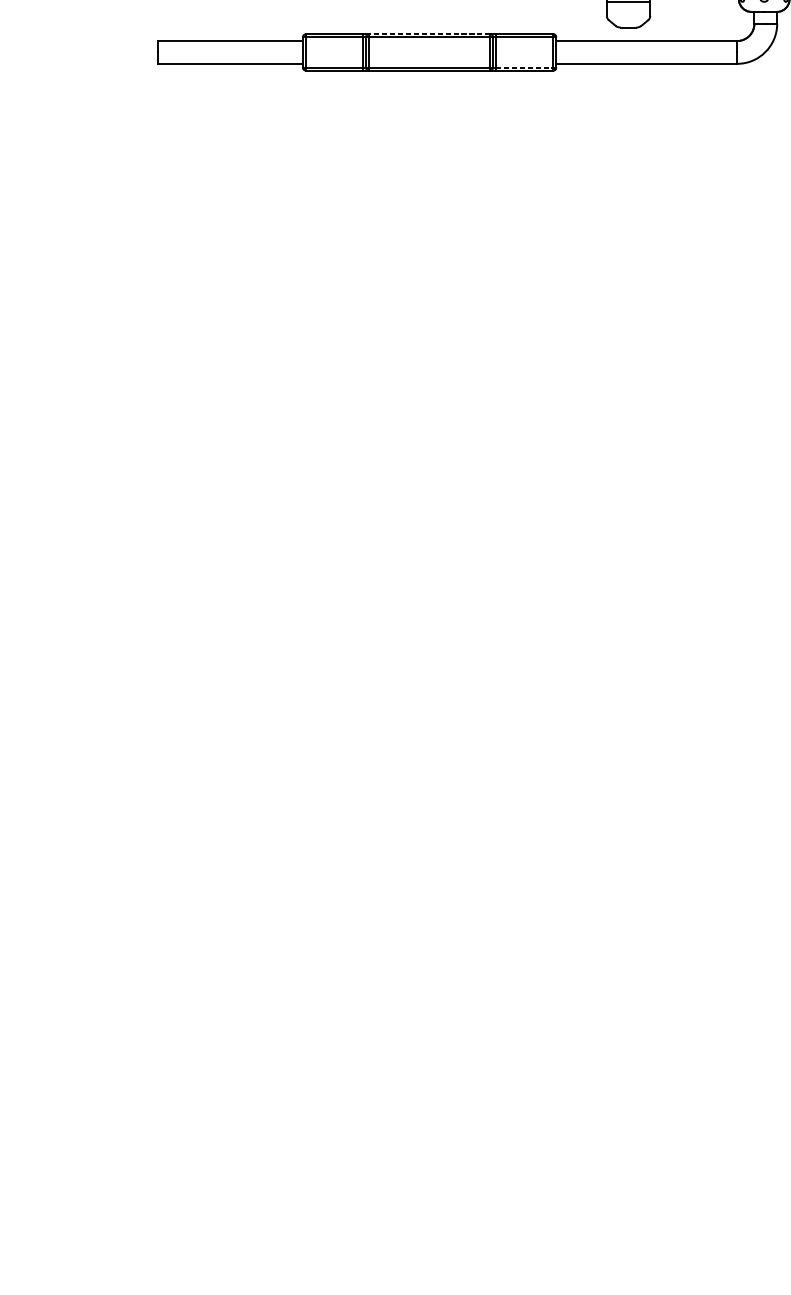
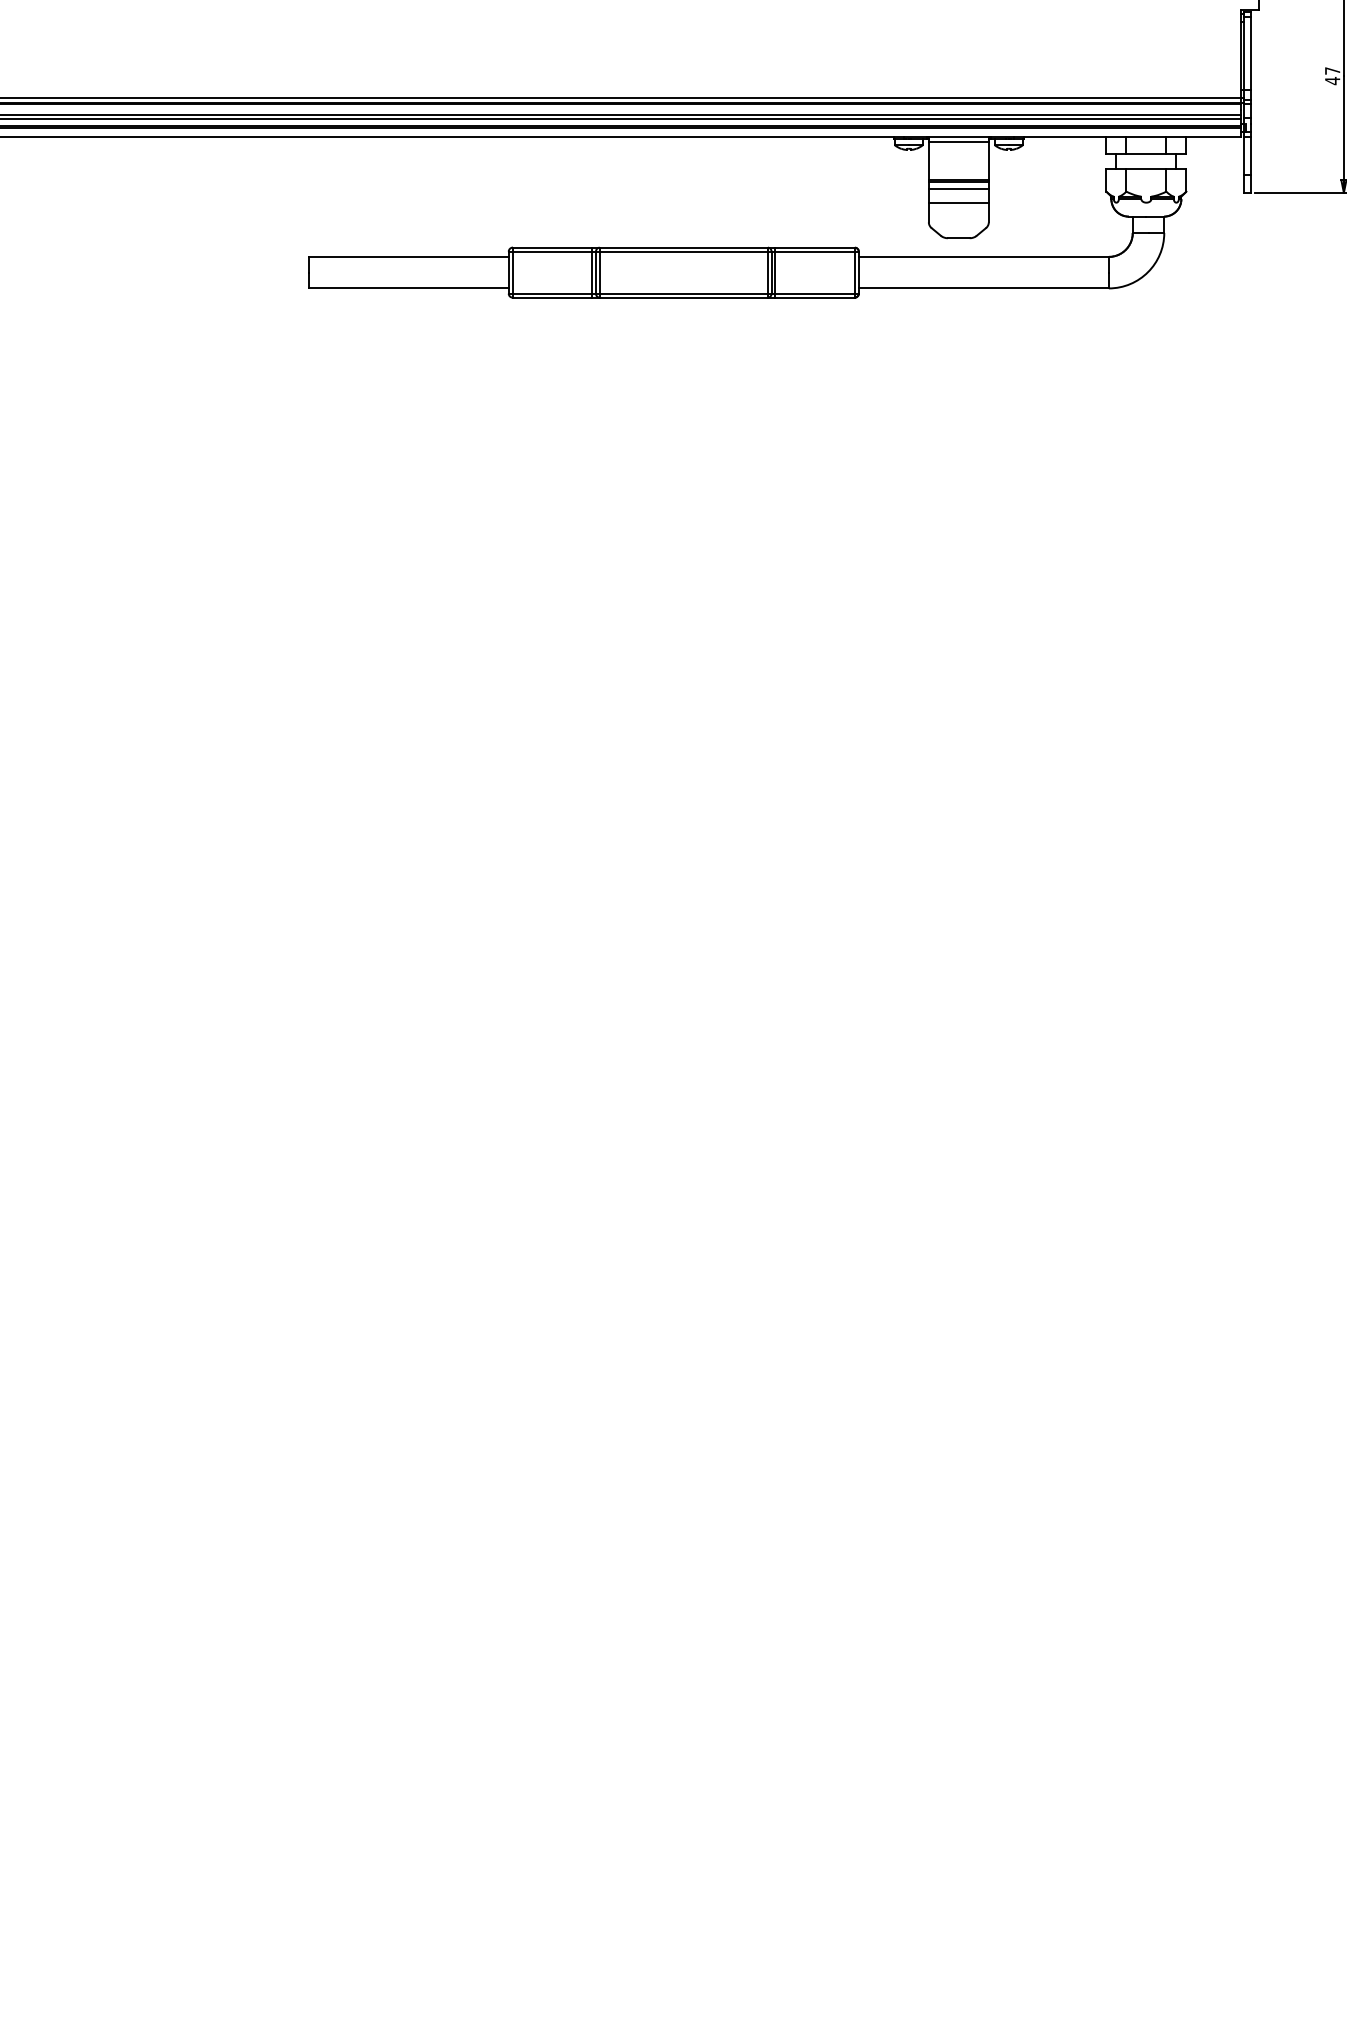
line: (429, 34) -> (683, 247), dashed -> solid
line: (524, 67) -> (815, 293), dashed -> solid

